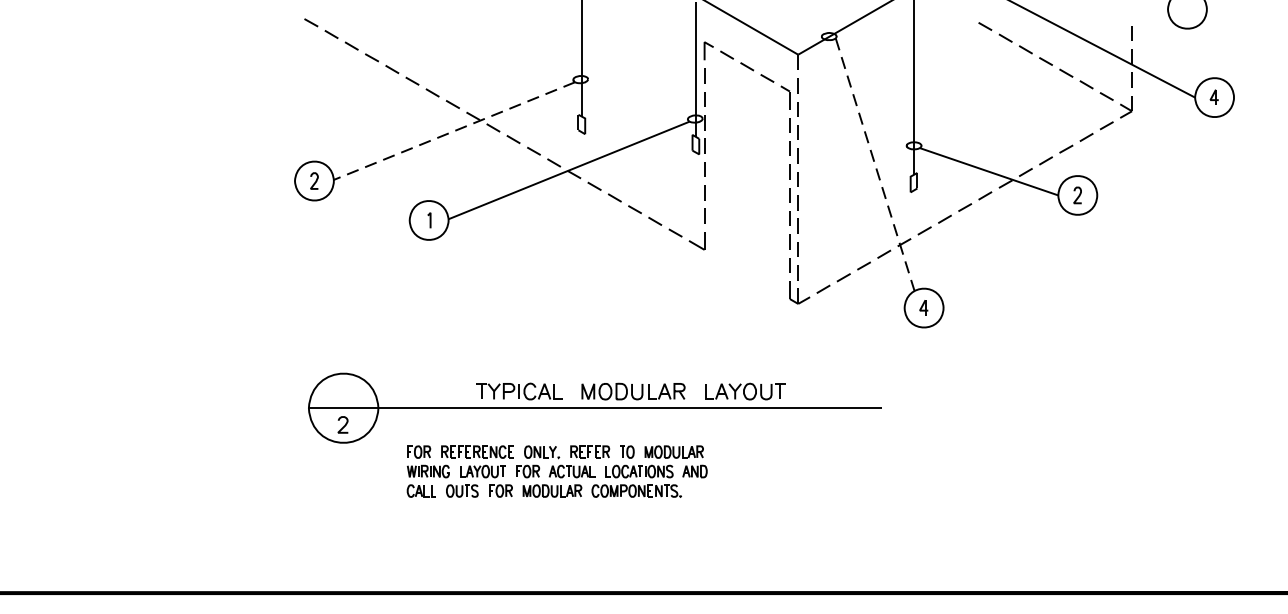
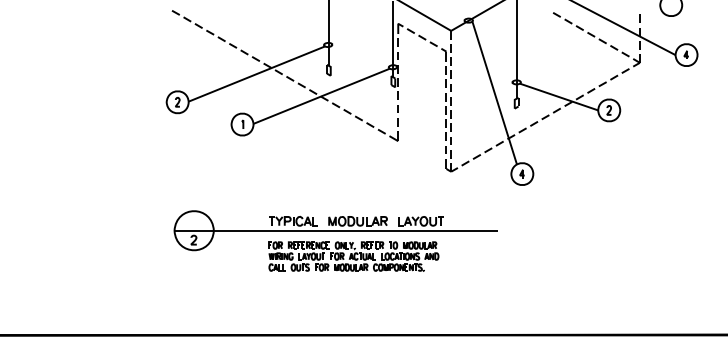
line: (453, 131) -> (256, 74), dashed -> solid
line: (874, 165) -> (494, 93), dashed -> solid
part: (556, 471) -> (353, 256), moved

